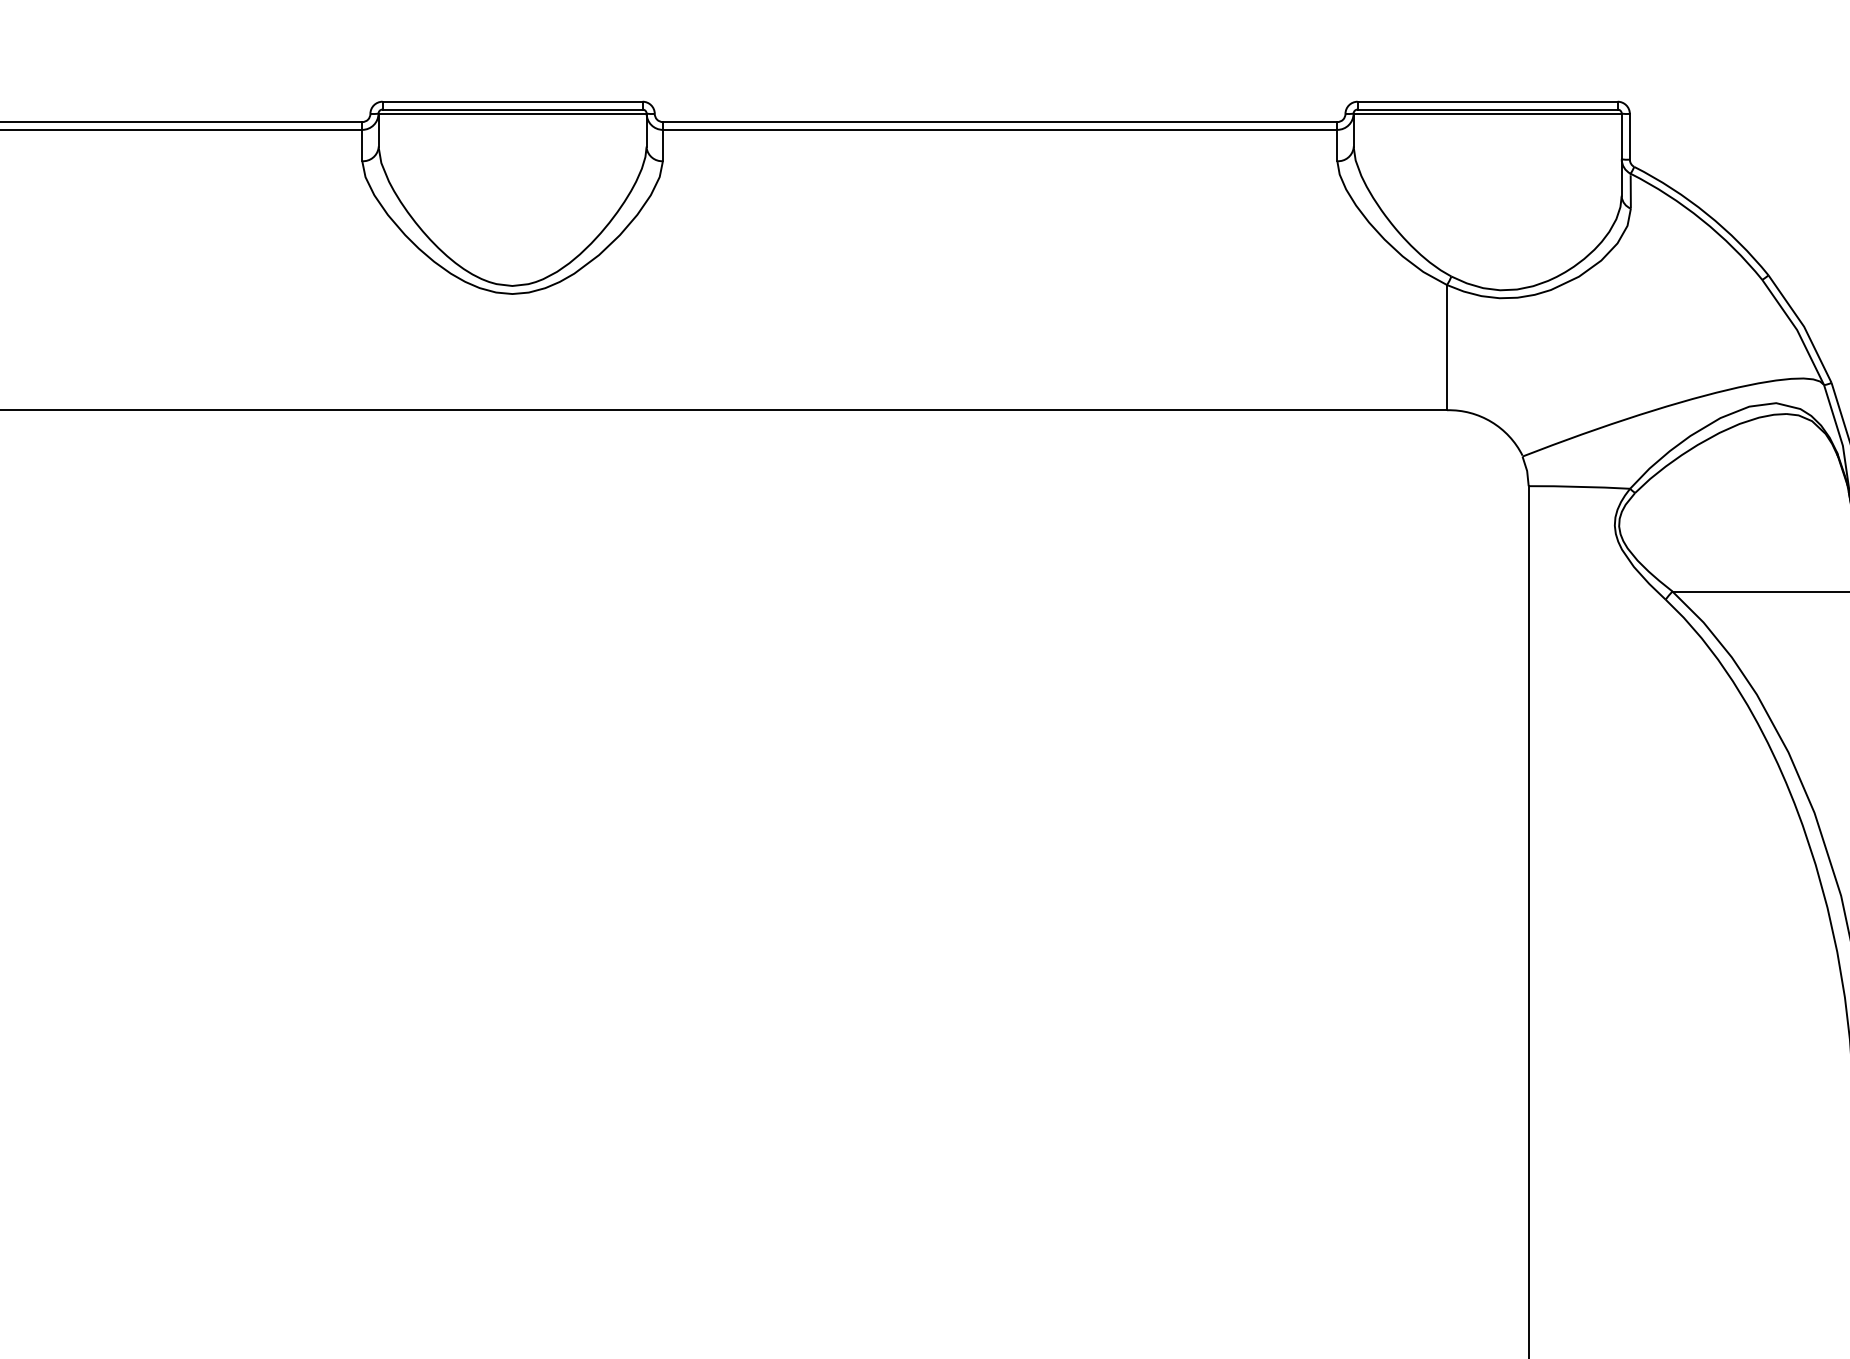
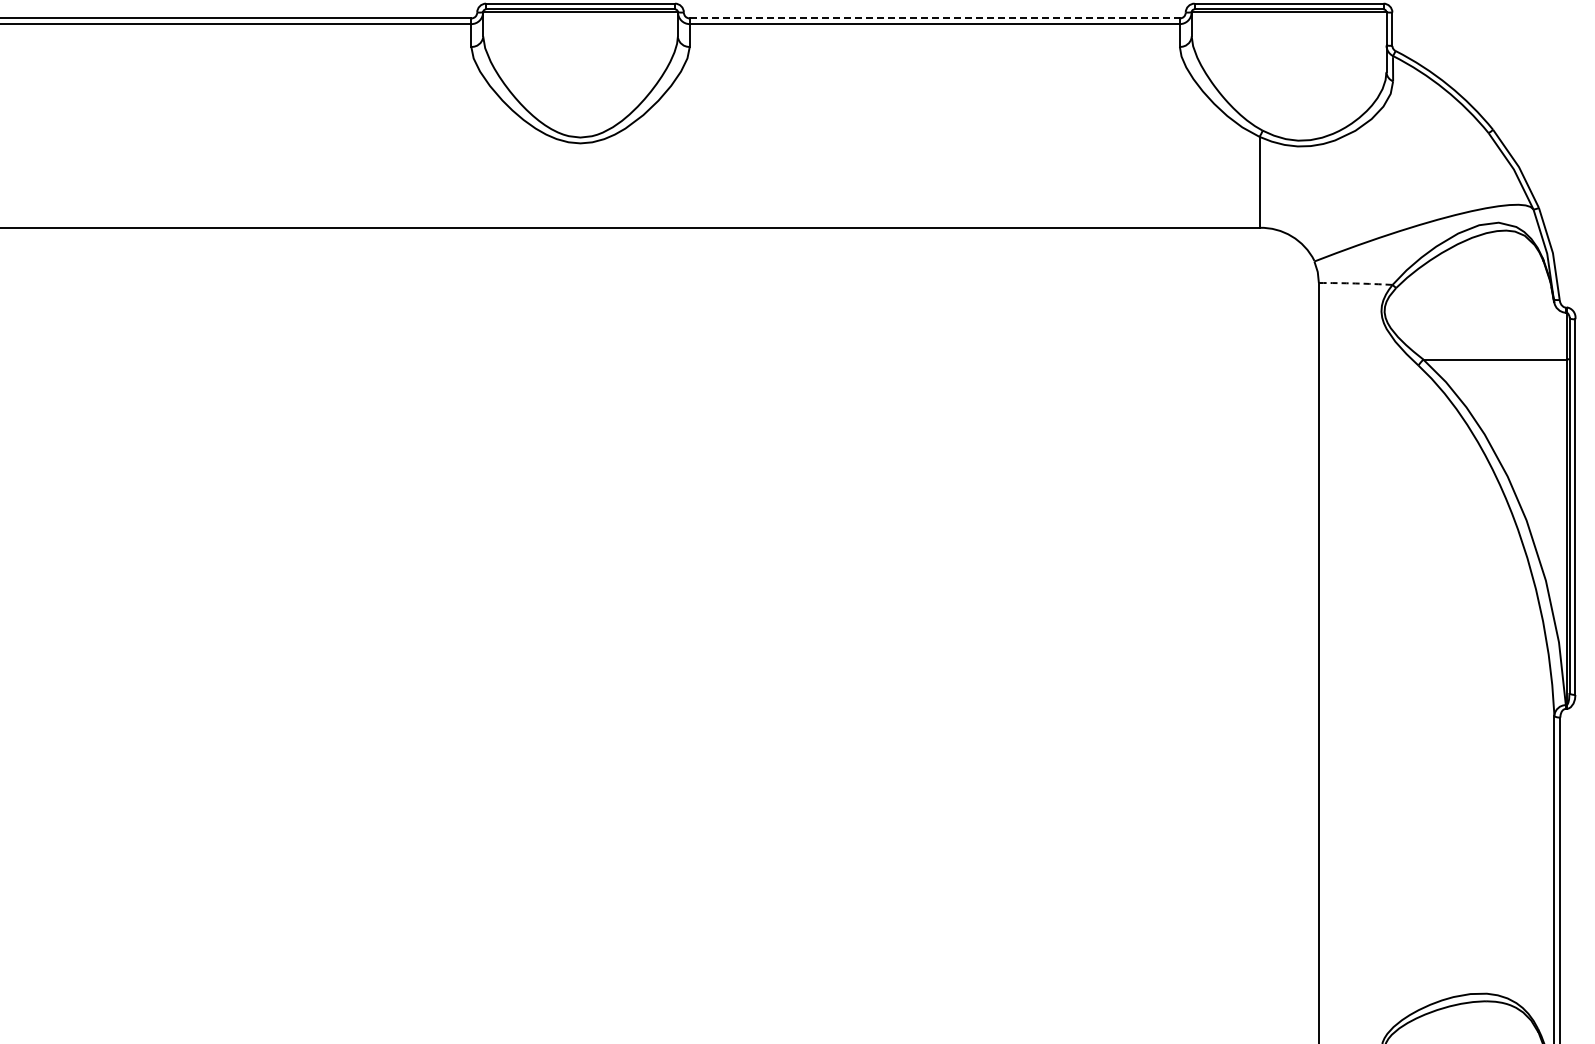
line: (1001, 122) -> (935, 18), solid -> dashed
arc: (1579, 486) -> (1355, 283), solid -> dashed

